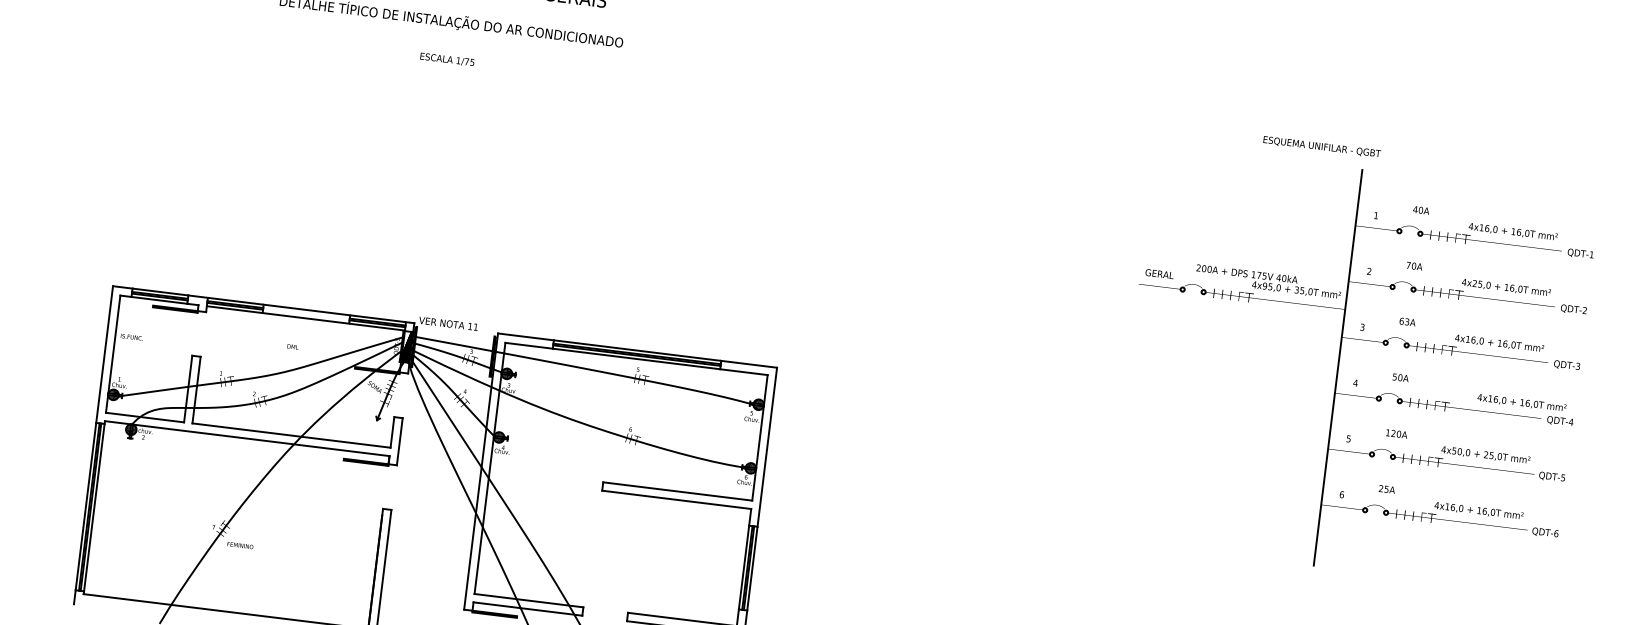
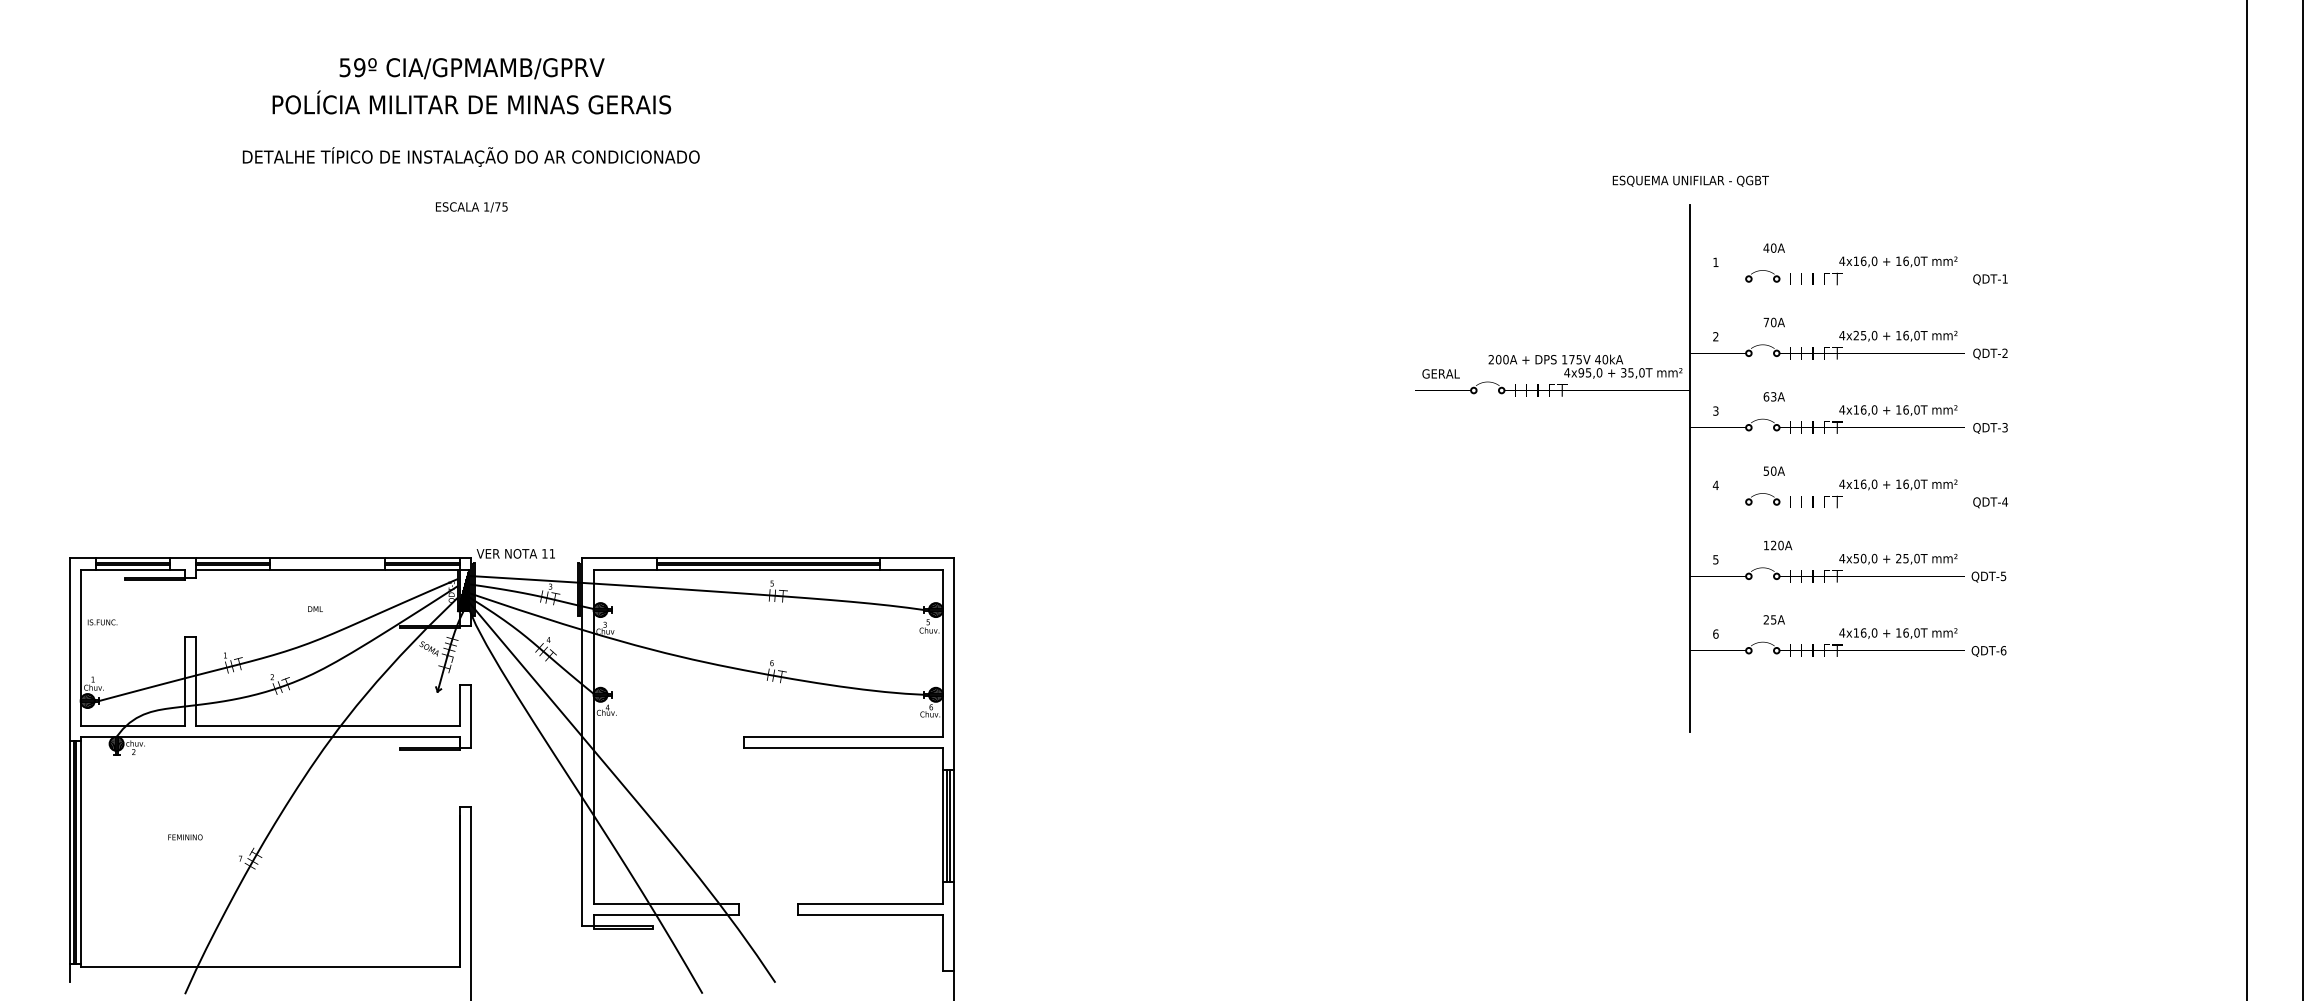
text: (1321, 146) -> (1690, 180), moved
text: (1522, 402) -> (1898, 484), moved
text: (240, 545) -> (185, 837), moved

